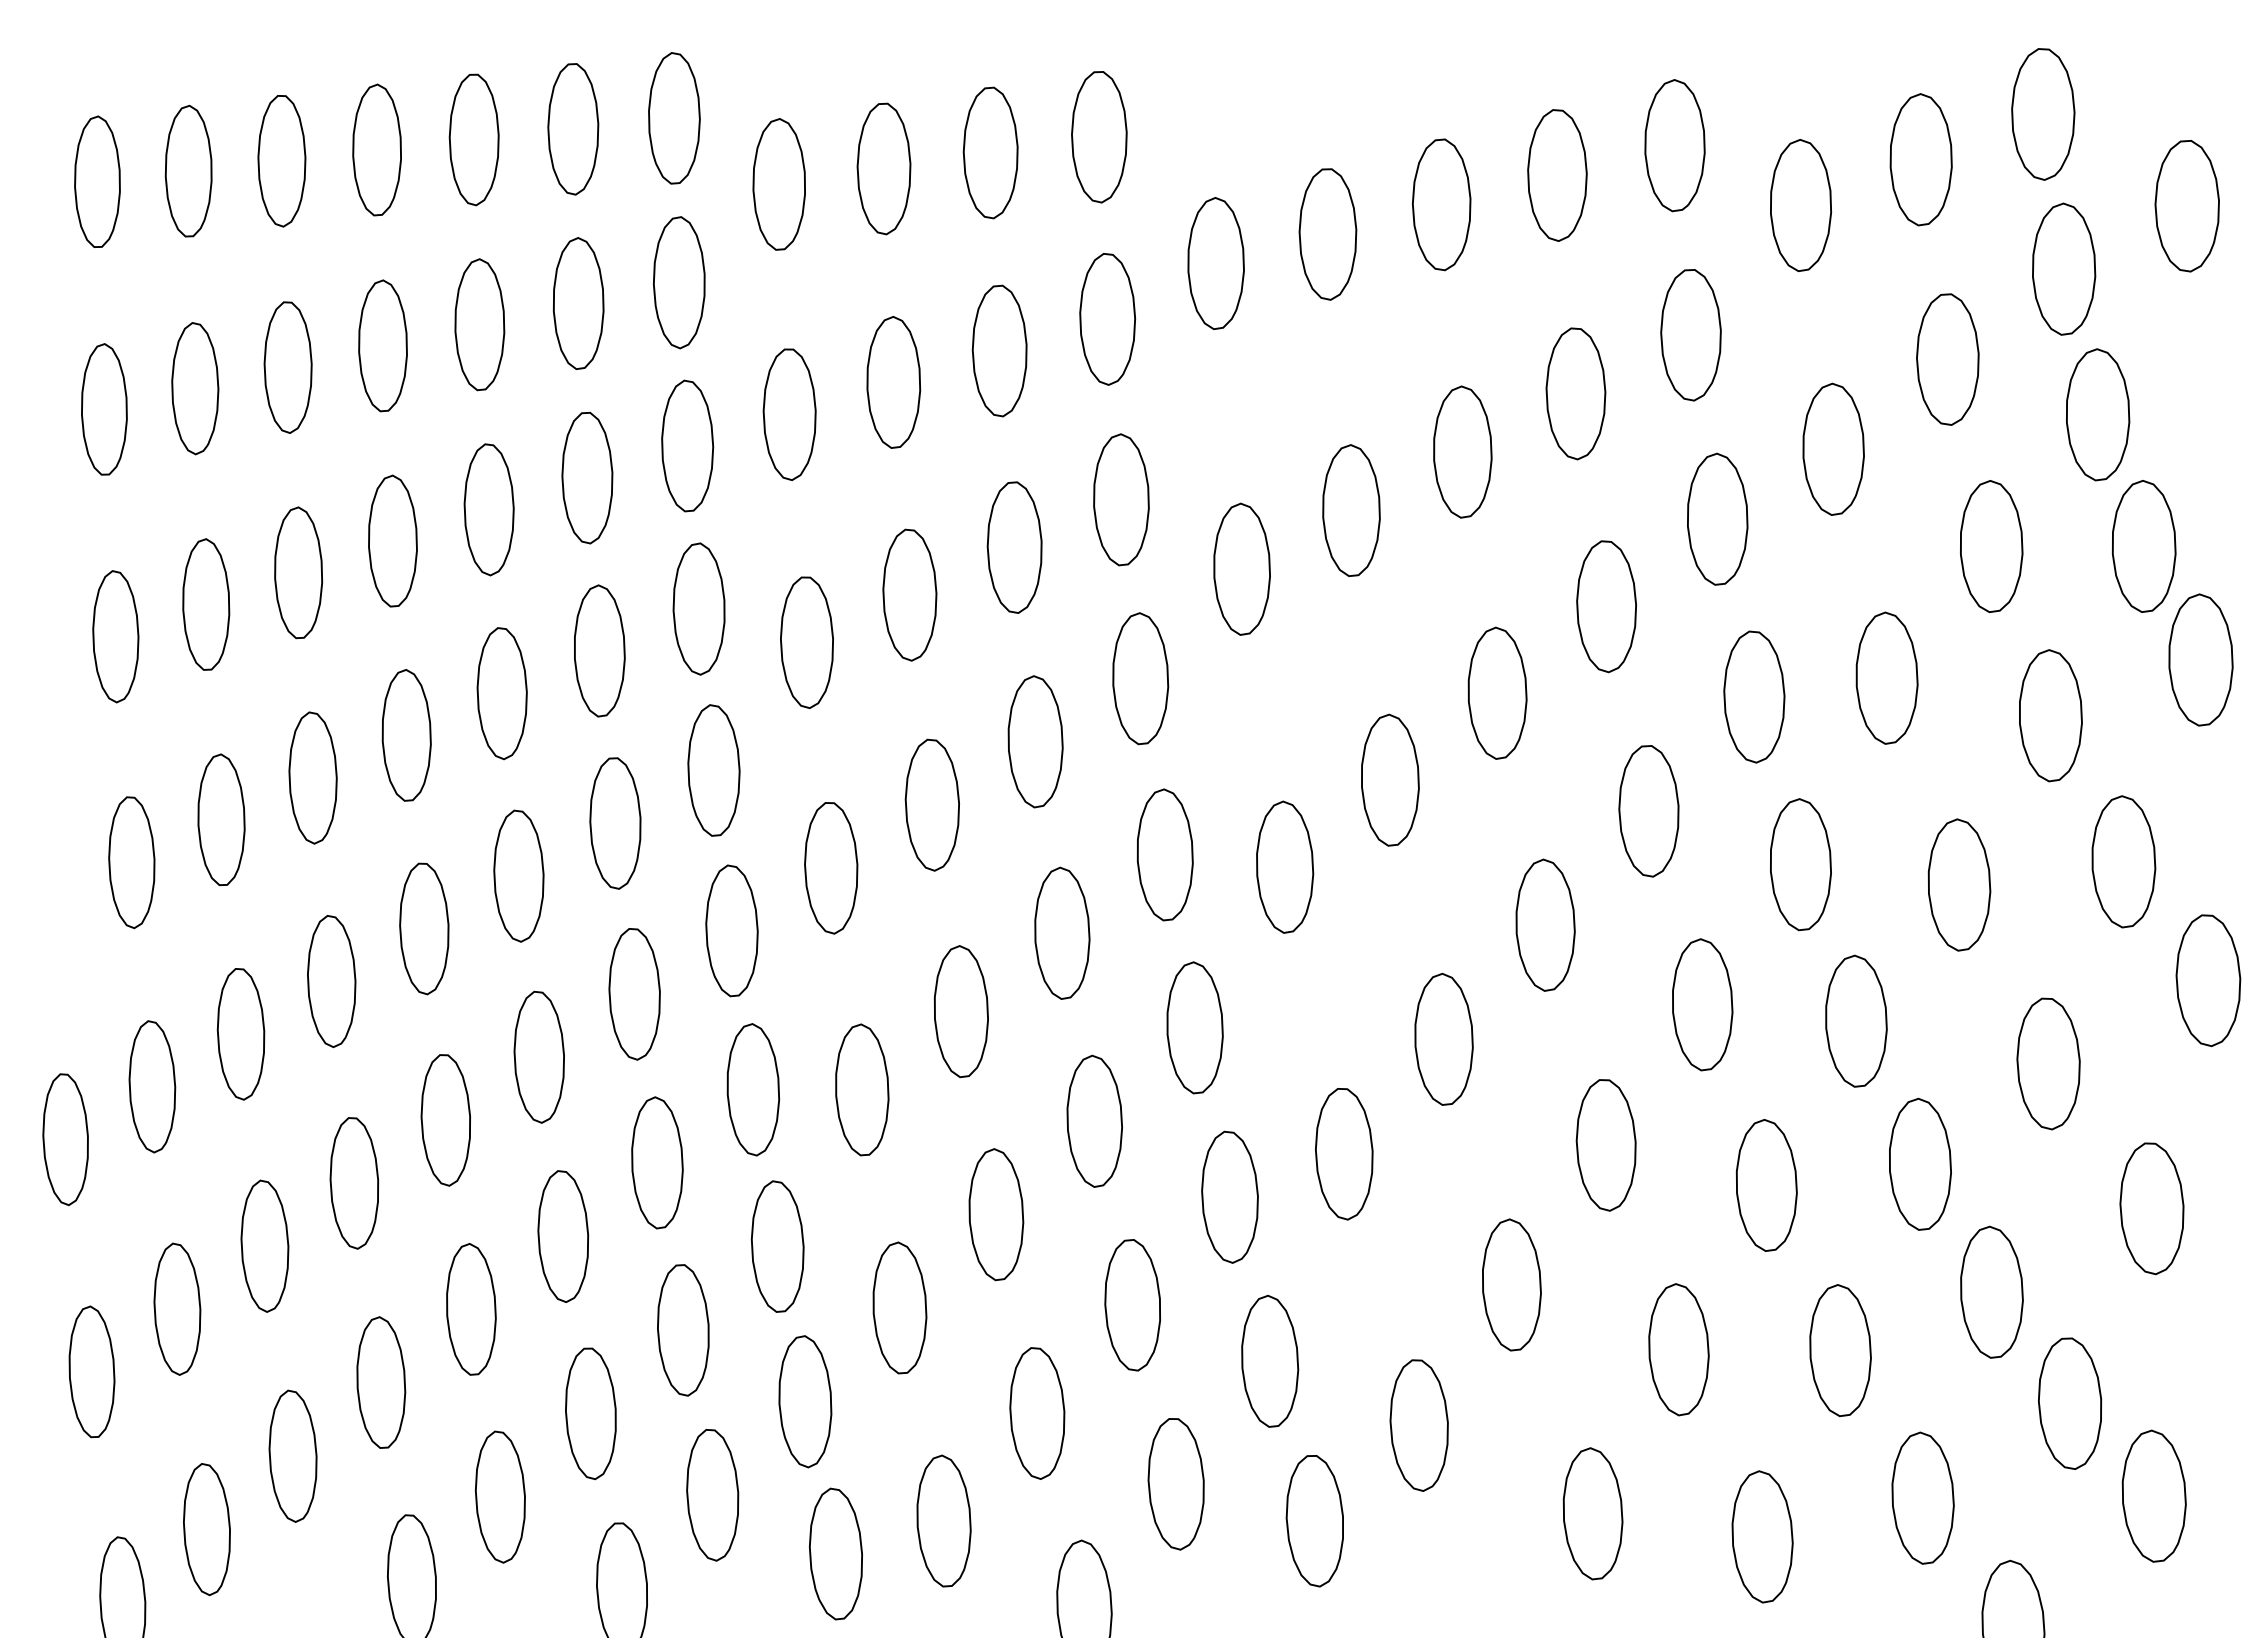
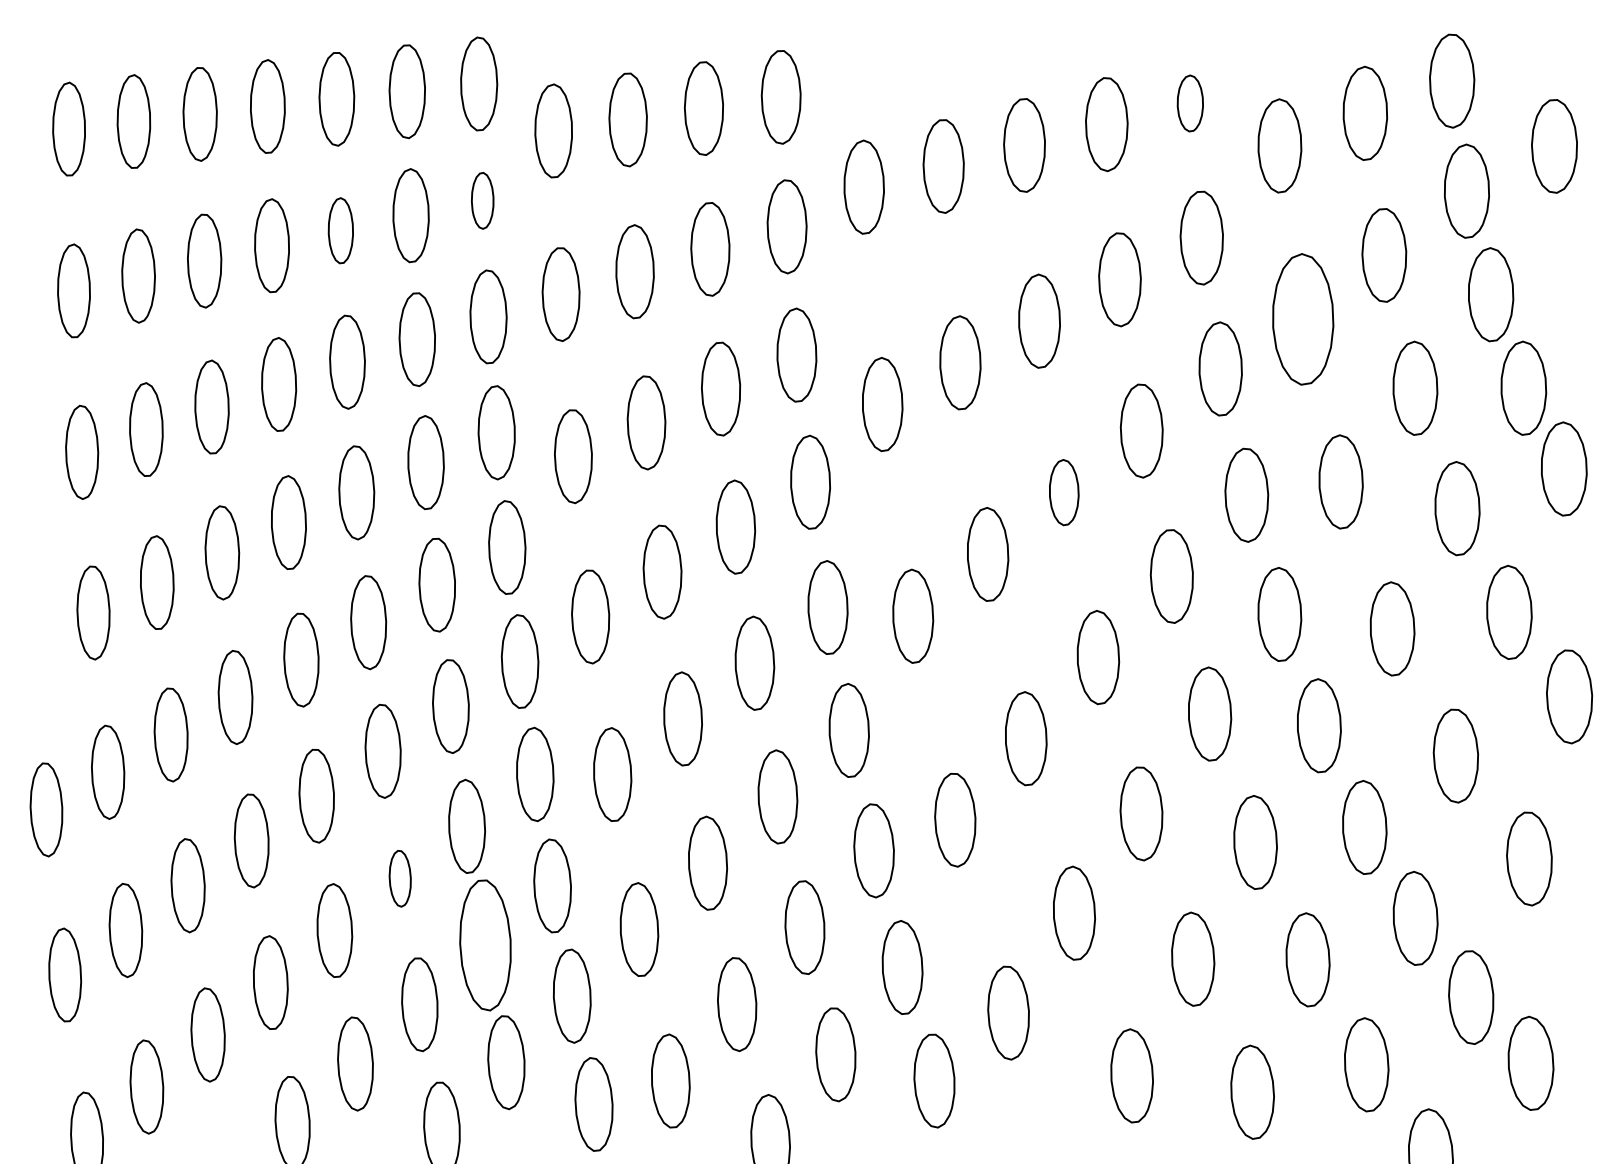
part: (1674, 145) -> (1190, 103), size x0.6
part: (679, 282) -> (482, 200), size x0.6
part: (479, 324) -> (340, 230), size x0.7
part: (1833, 448) -> (1303, 318), size x1.4
part: (1497, 692) -> (1064, 492), size x0.7
part: (563, 1236) -> (400, 878), size x0.6
part: (683, 1330) -> (485, 945), size x1.4

